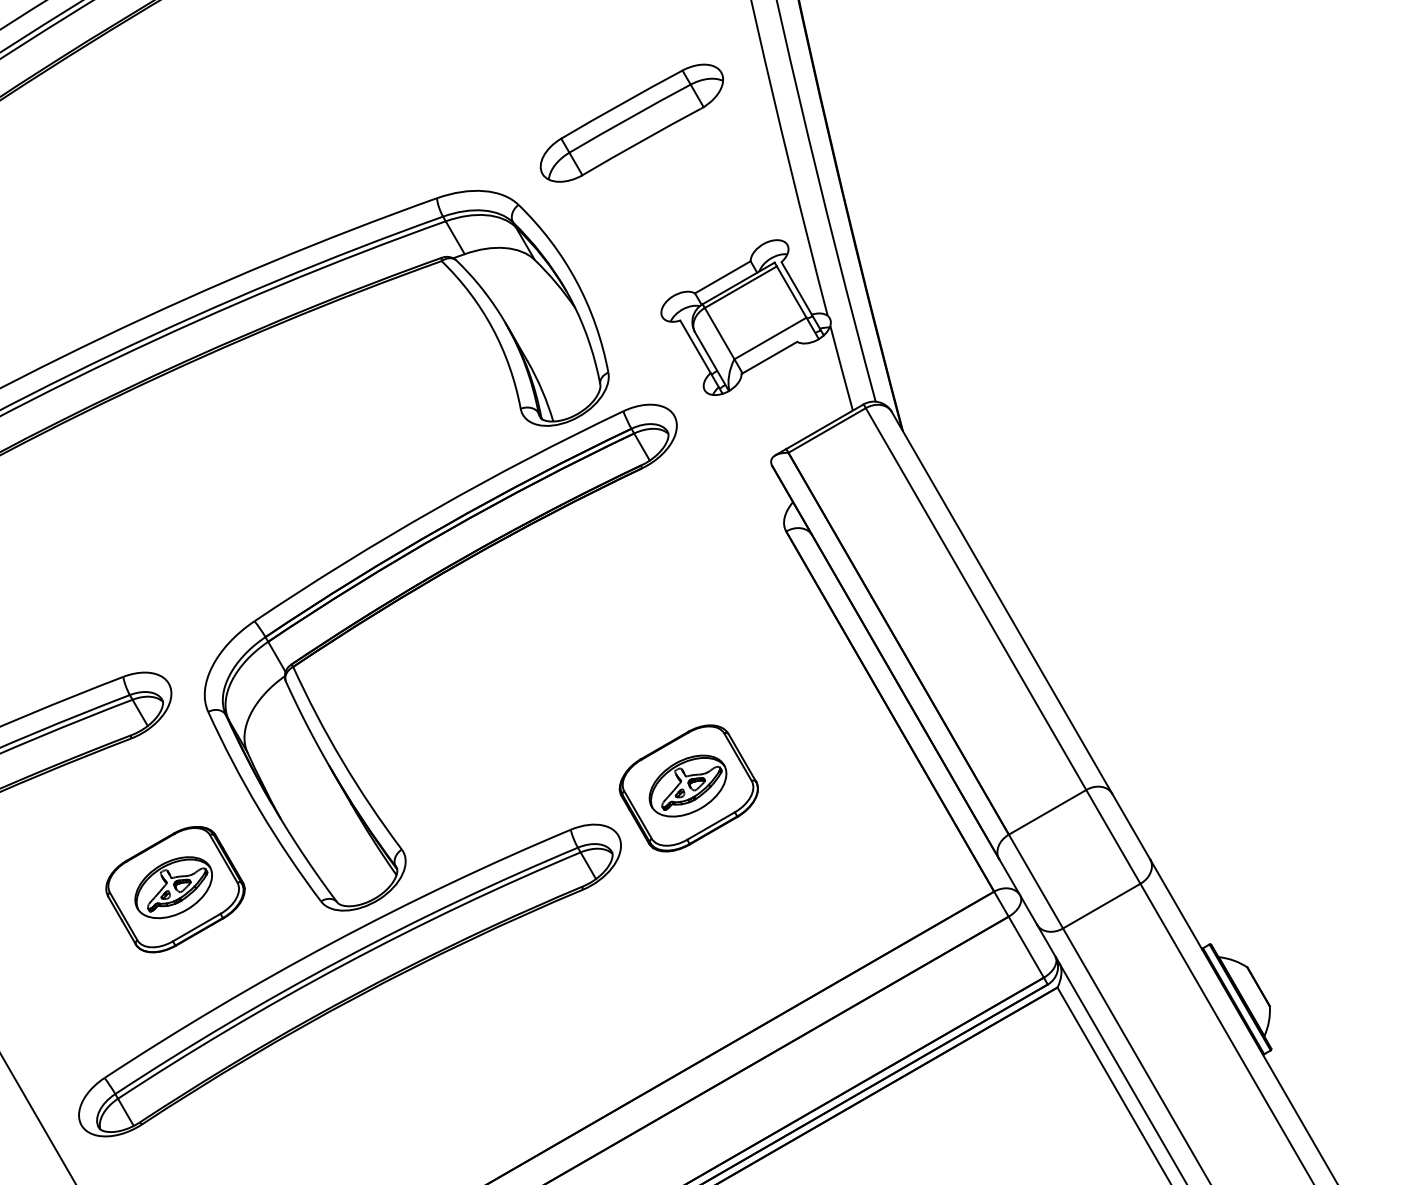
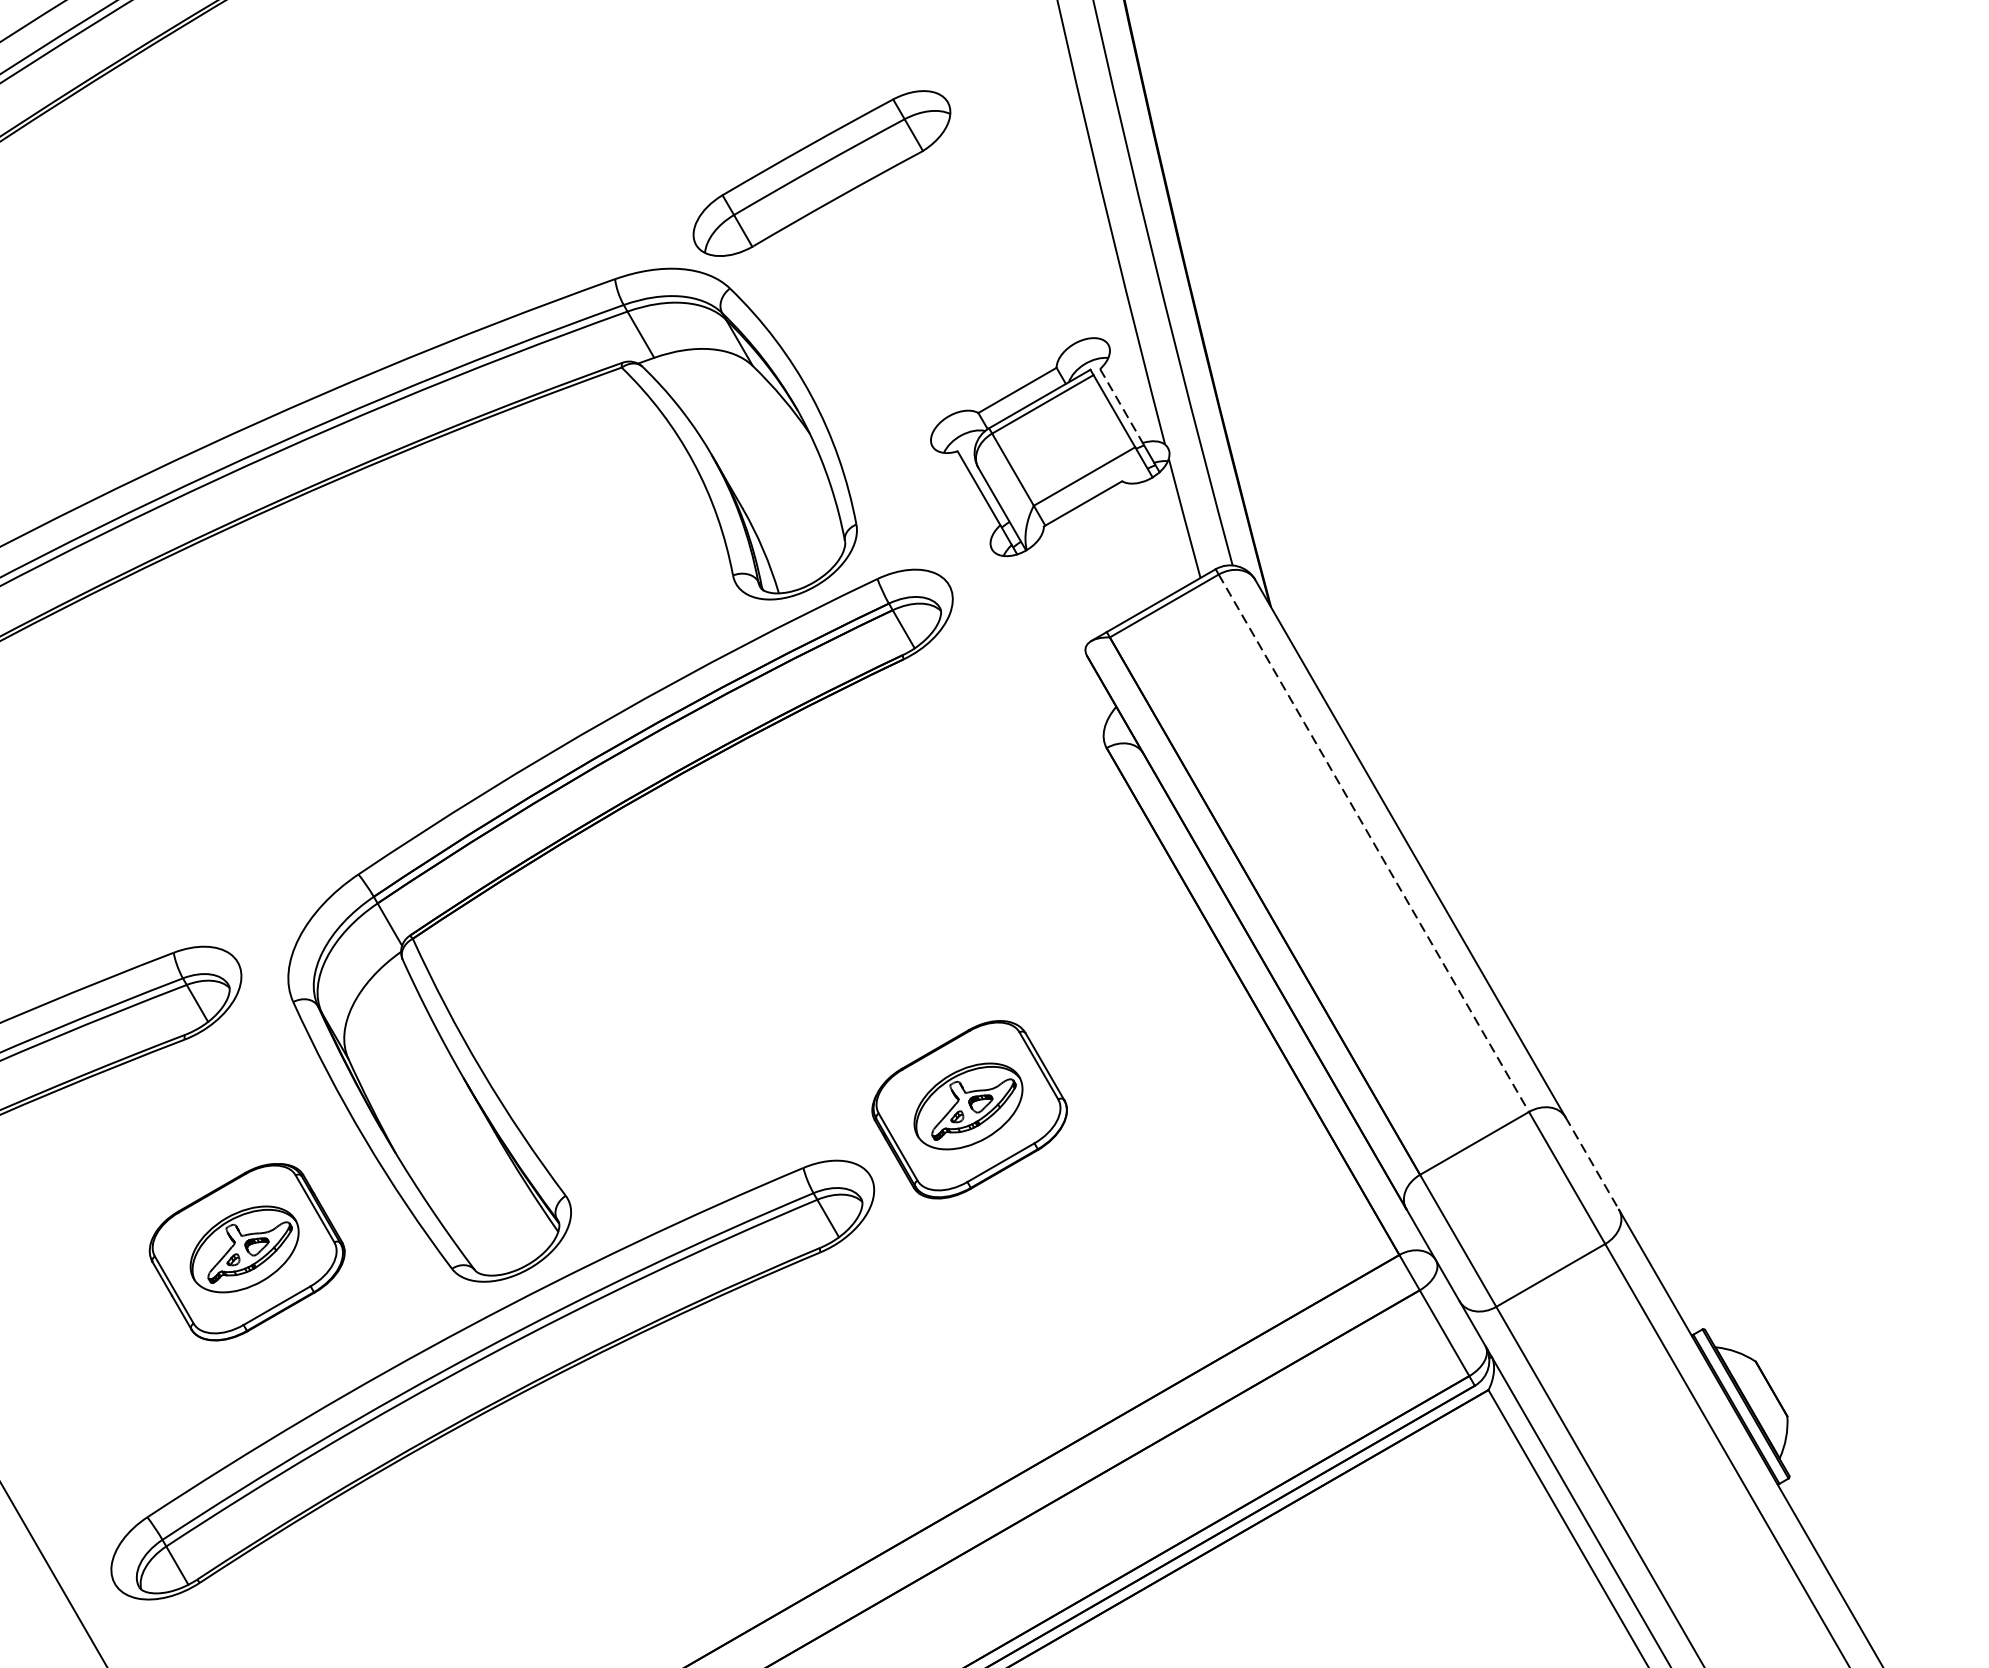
part: (631, 122) -> (821, 172), moved
line: (796, 288) -> (1121, 406), solid -> dashed
line: (976, 599) -> (1374, 843), solid -> dashed
line: (1131, 826) -> (1592, 1163), solid -> dashed

